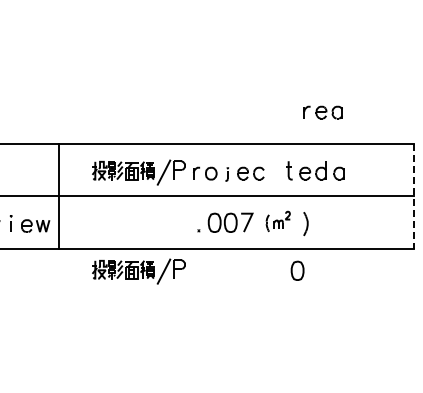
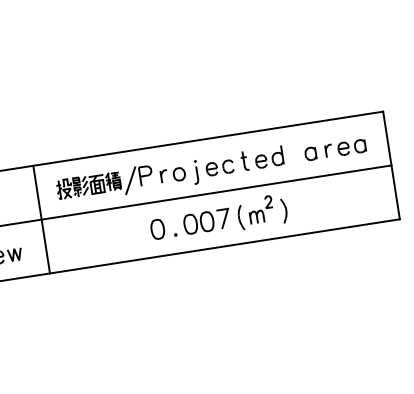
part: (322, 112) -> (344, 148), moved
part: (306, 170) -> (262, 158), moved
part: (226, 174) -> (195, 172), size x1.67
line: (58, 196) -> (41, 219), moved
line: (414, 196) -> (391, 165), dashed -> solid
part: (277, 221) -> (254, 212), size x1.43
part: (297, 270) -> (157, 229), moved
part: (138, 271) -> (120, 286), removed

